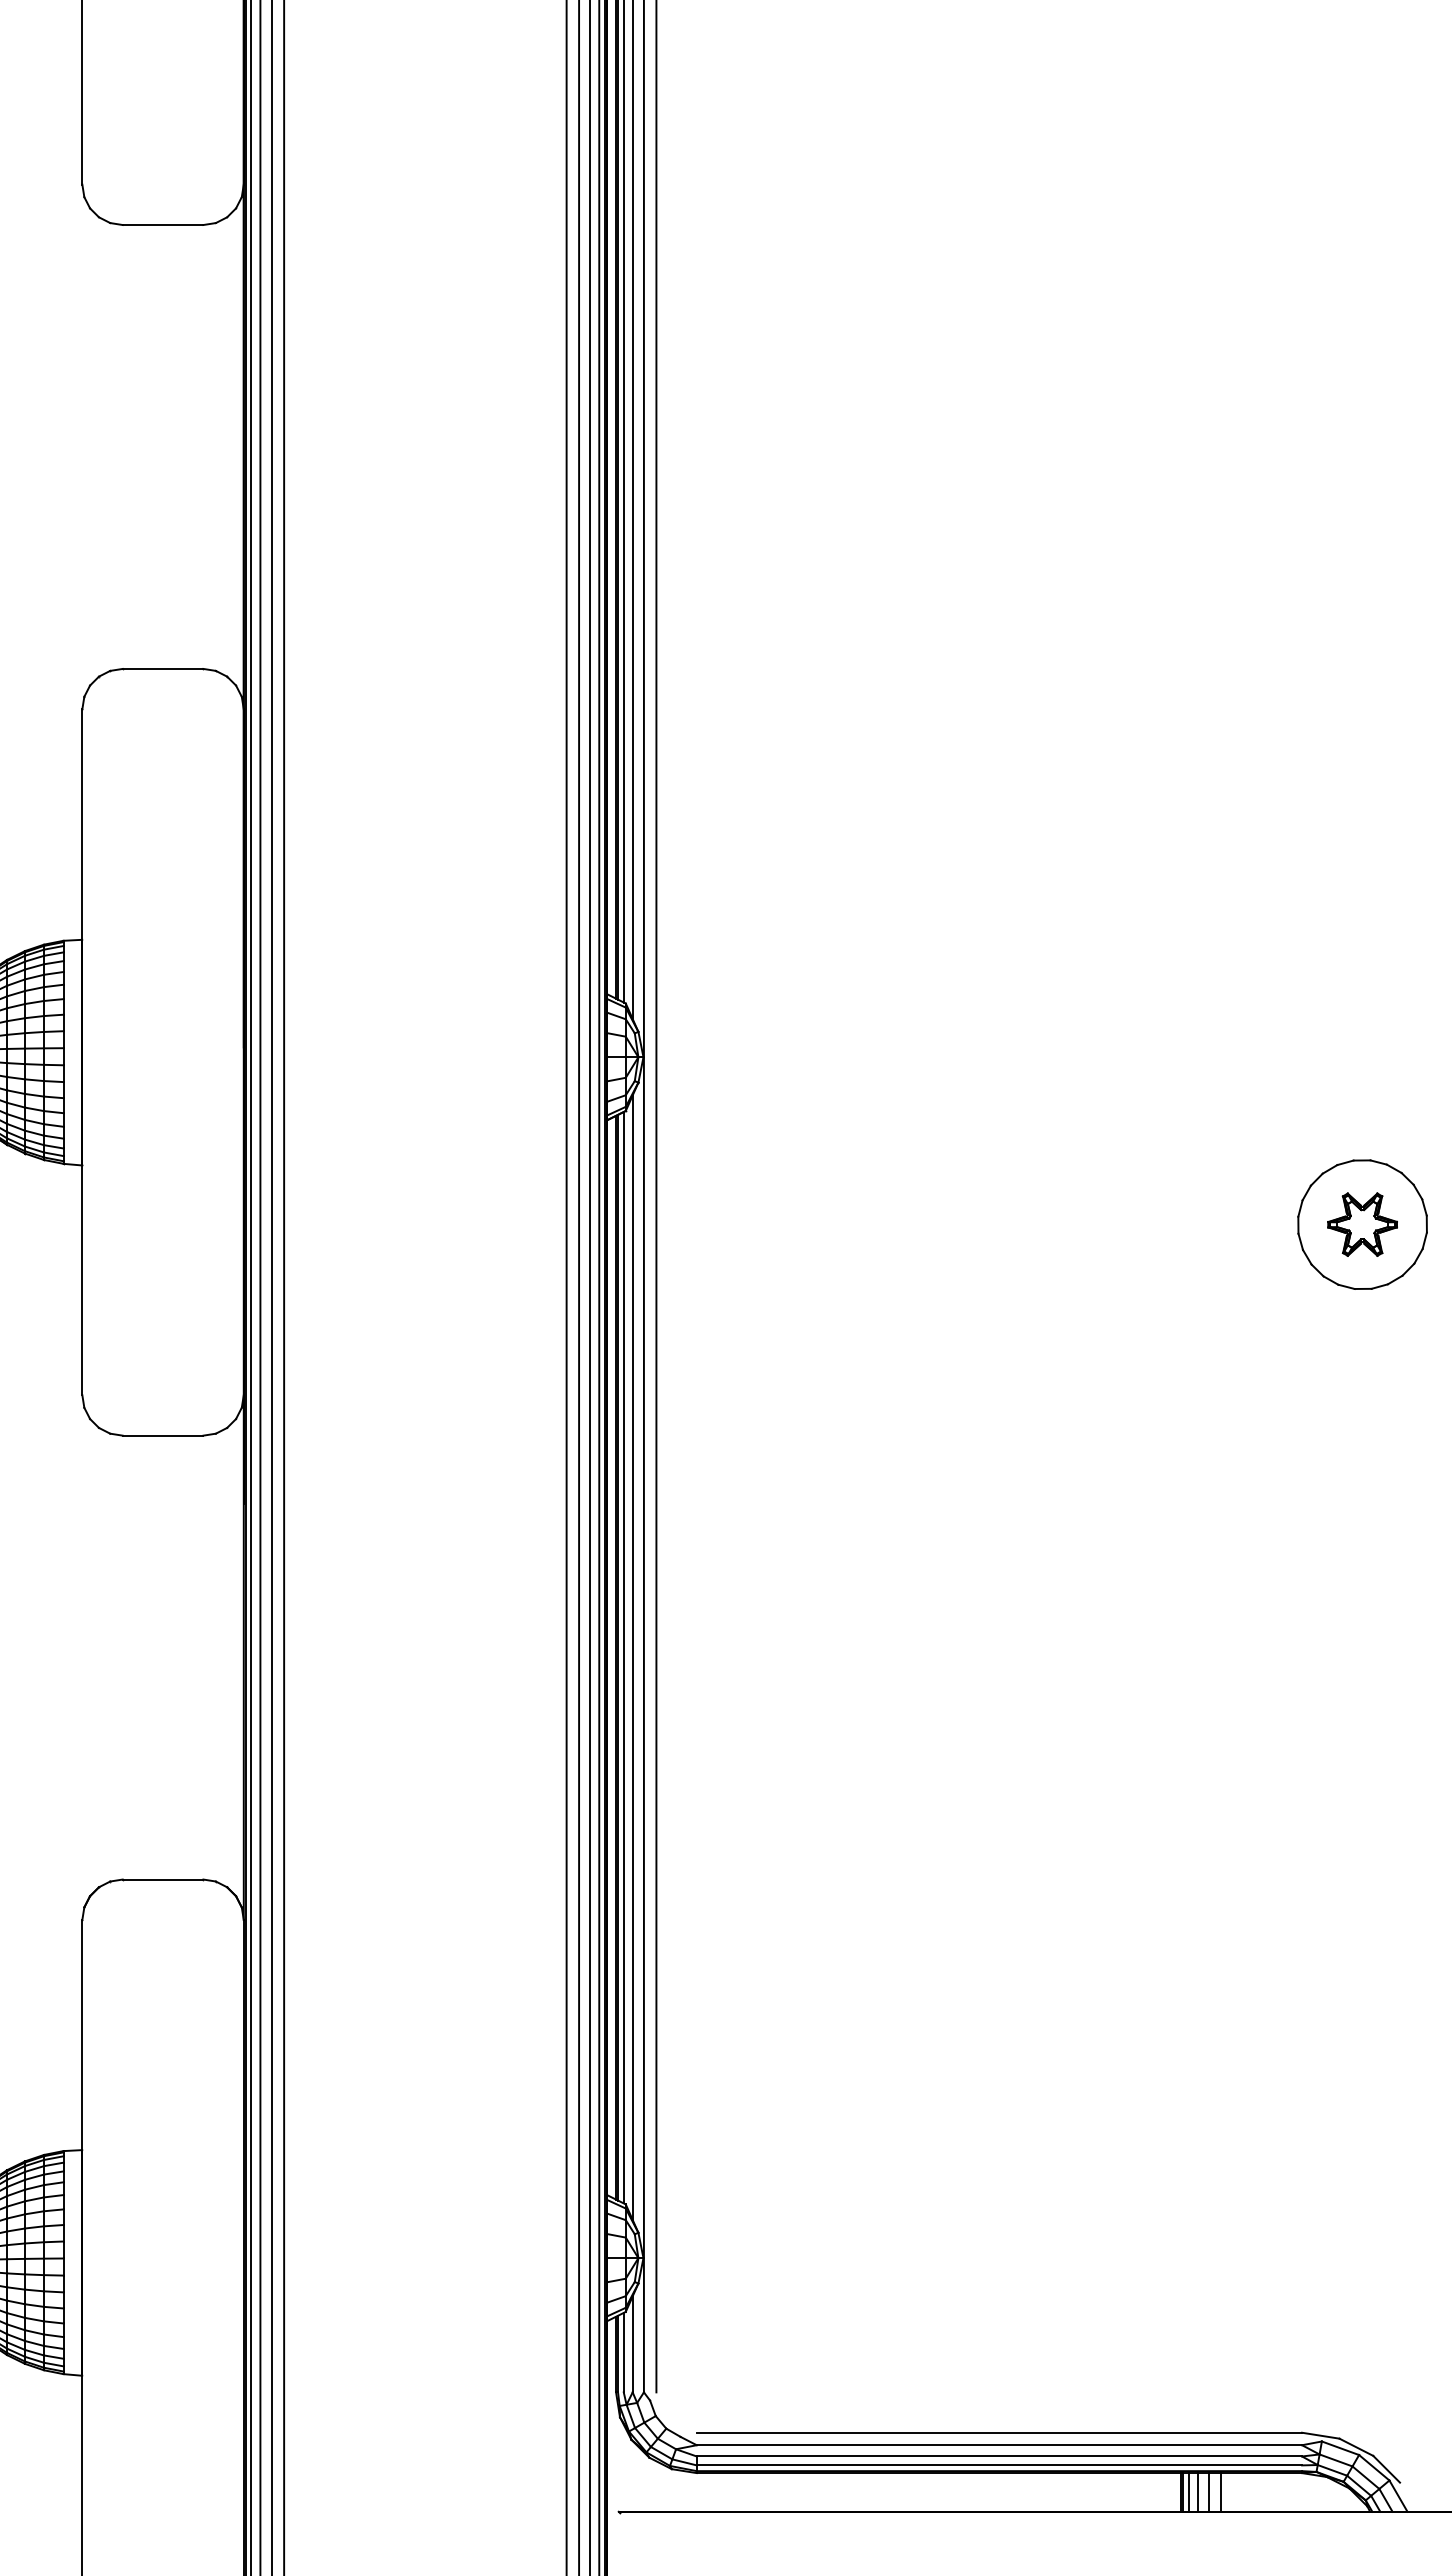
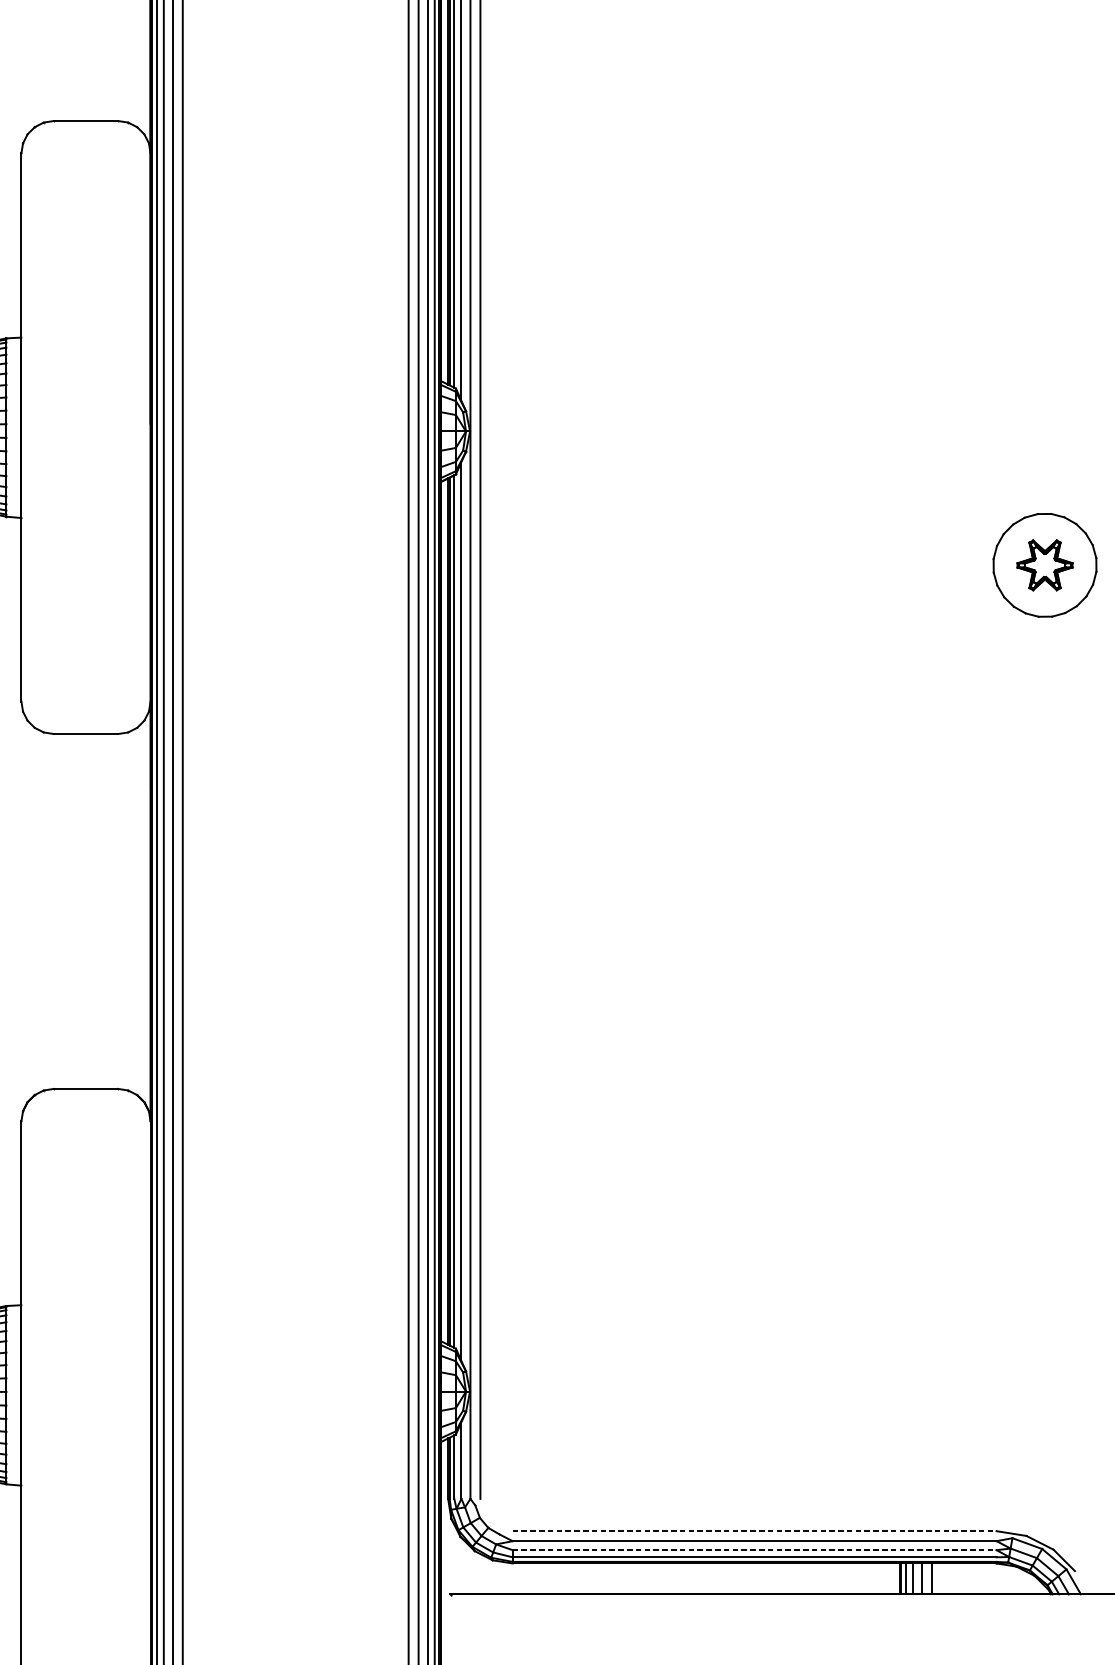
line: (999, 2432) -> (754, 1531), solid -> dashed
line: (999, 2456) -> (754, 1550), solid -> dashed

